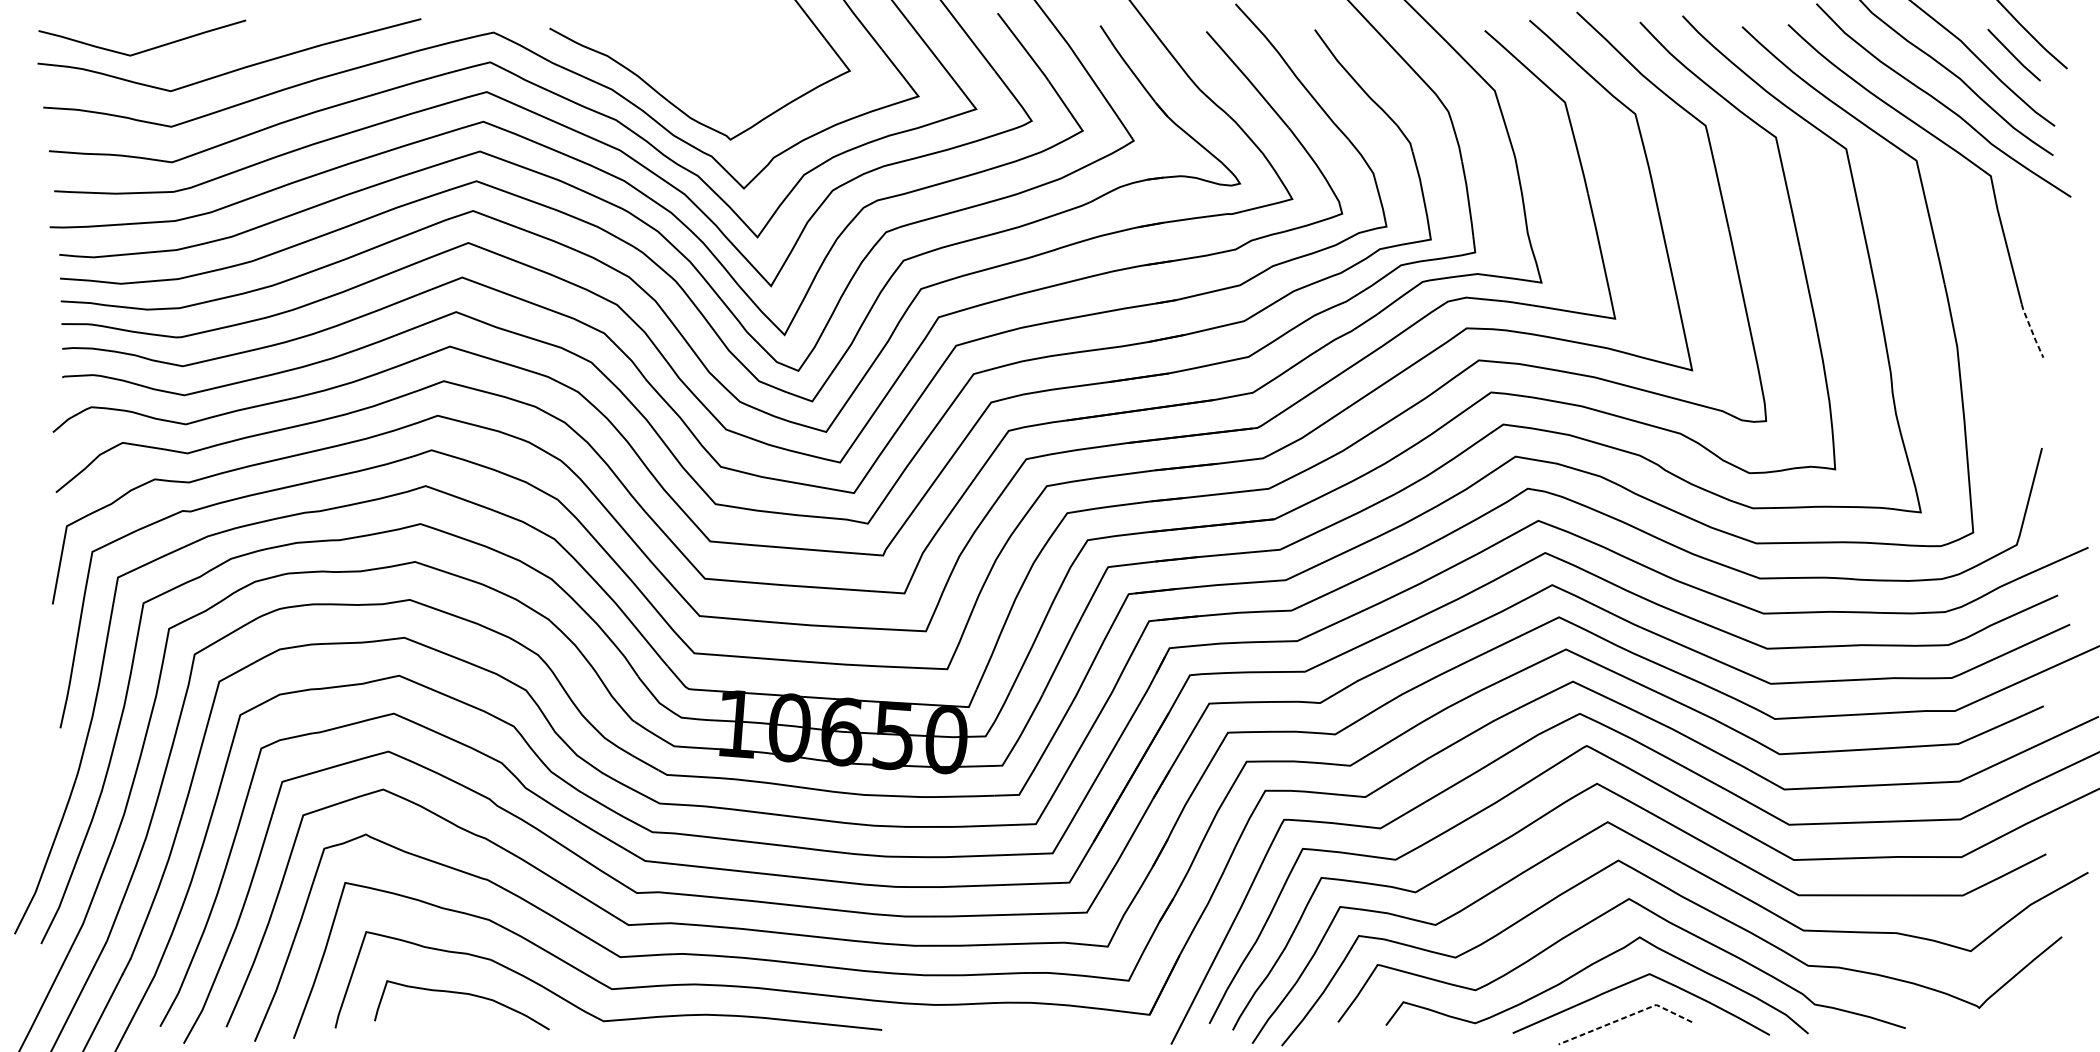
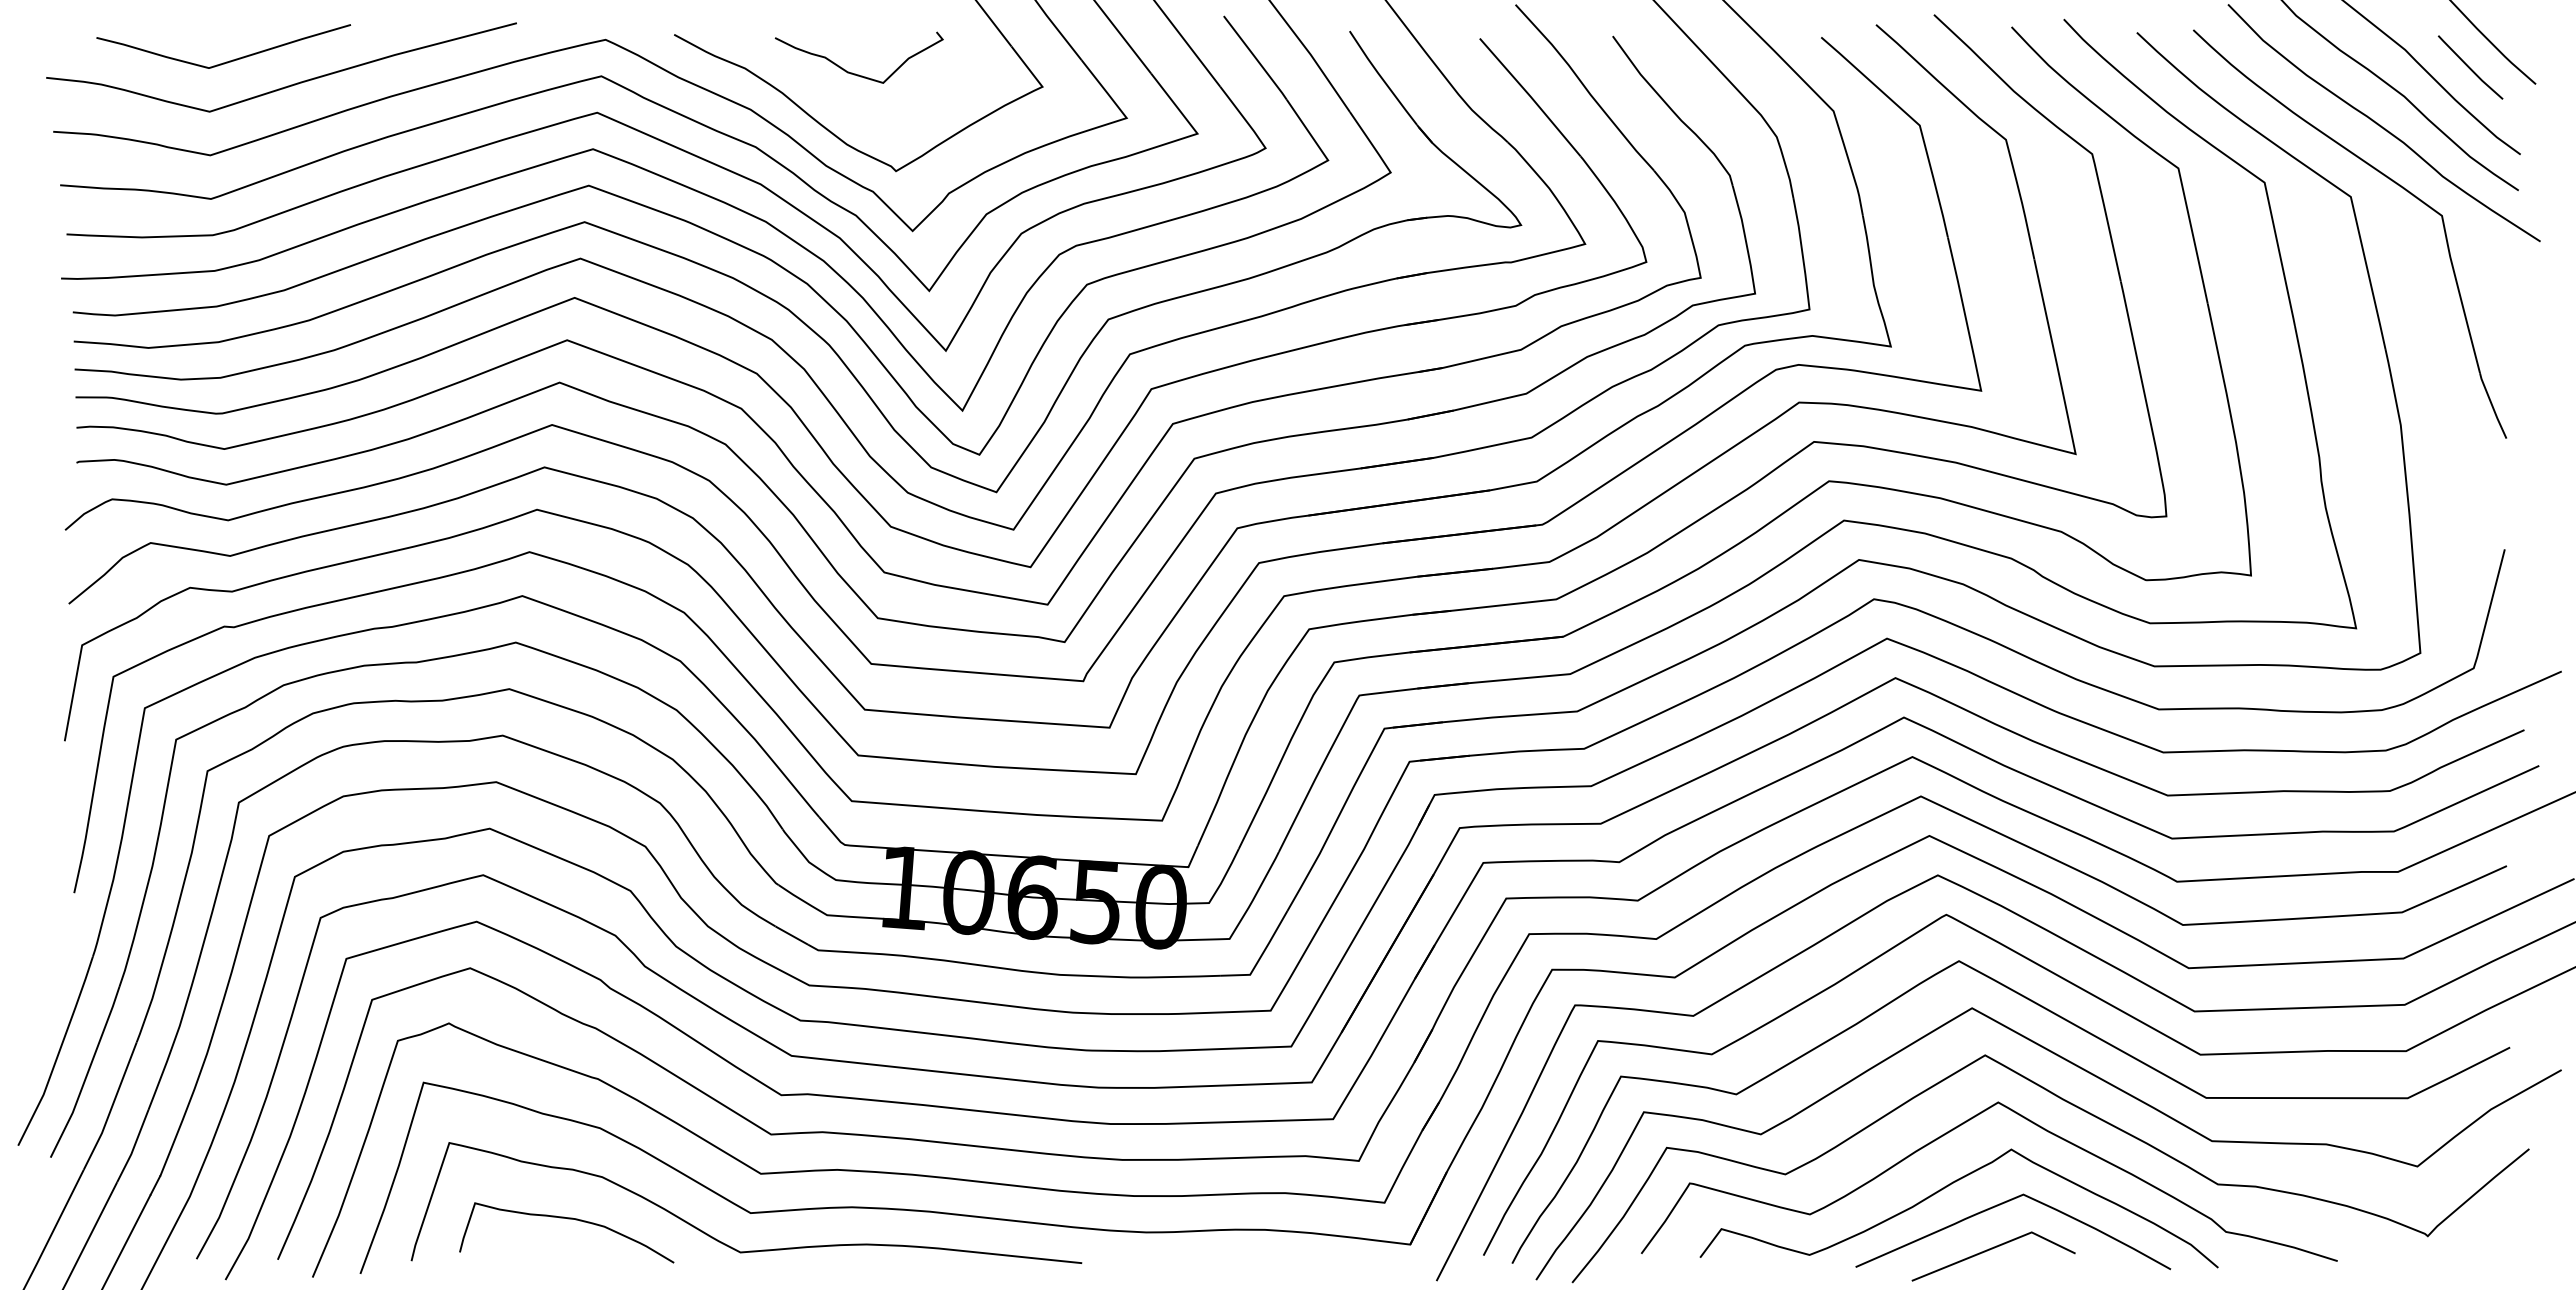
curve: (147, 49) -> (229, 60), moved
curve: (694, 59) -> (852, 72), added
line: (2032, 331) -> (2492, 406), dashed -> solid
line: (1626, 1017) -> (1994, 1247), dashed -> solid

